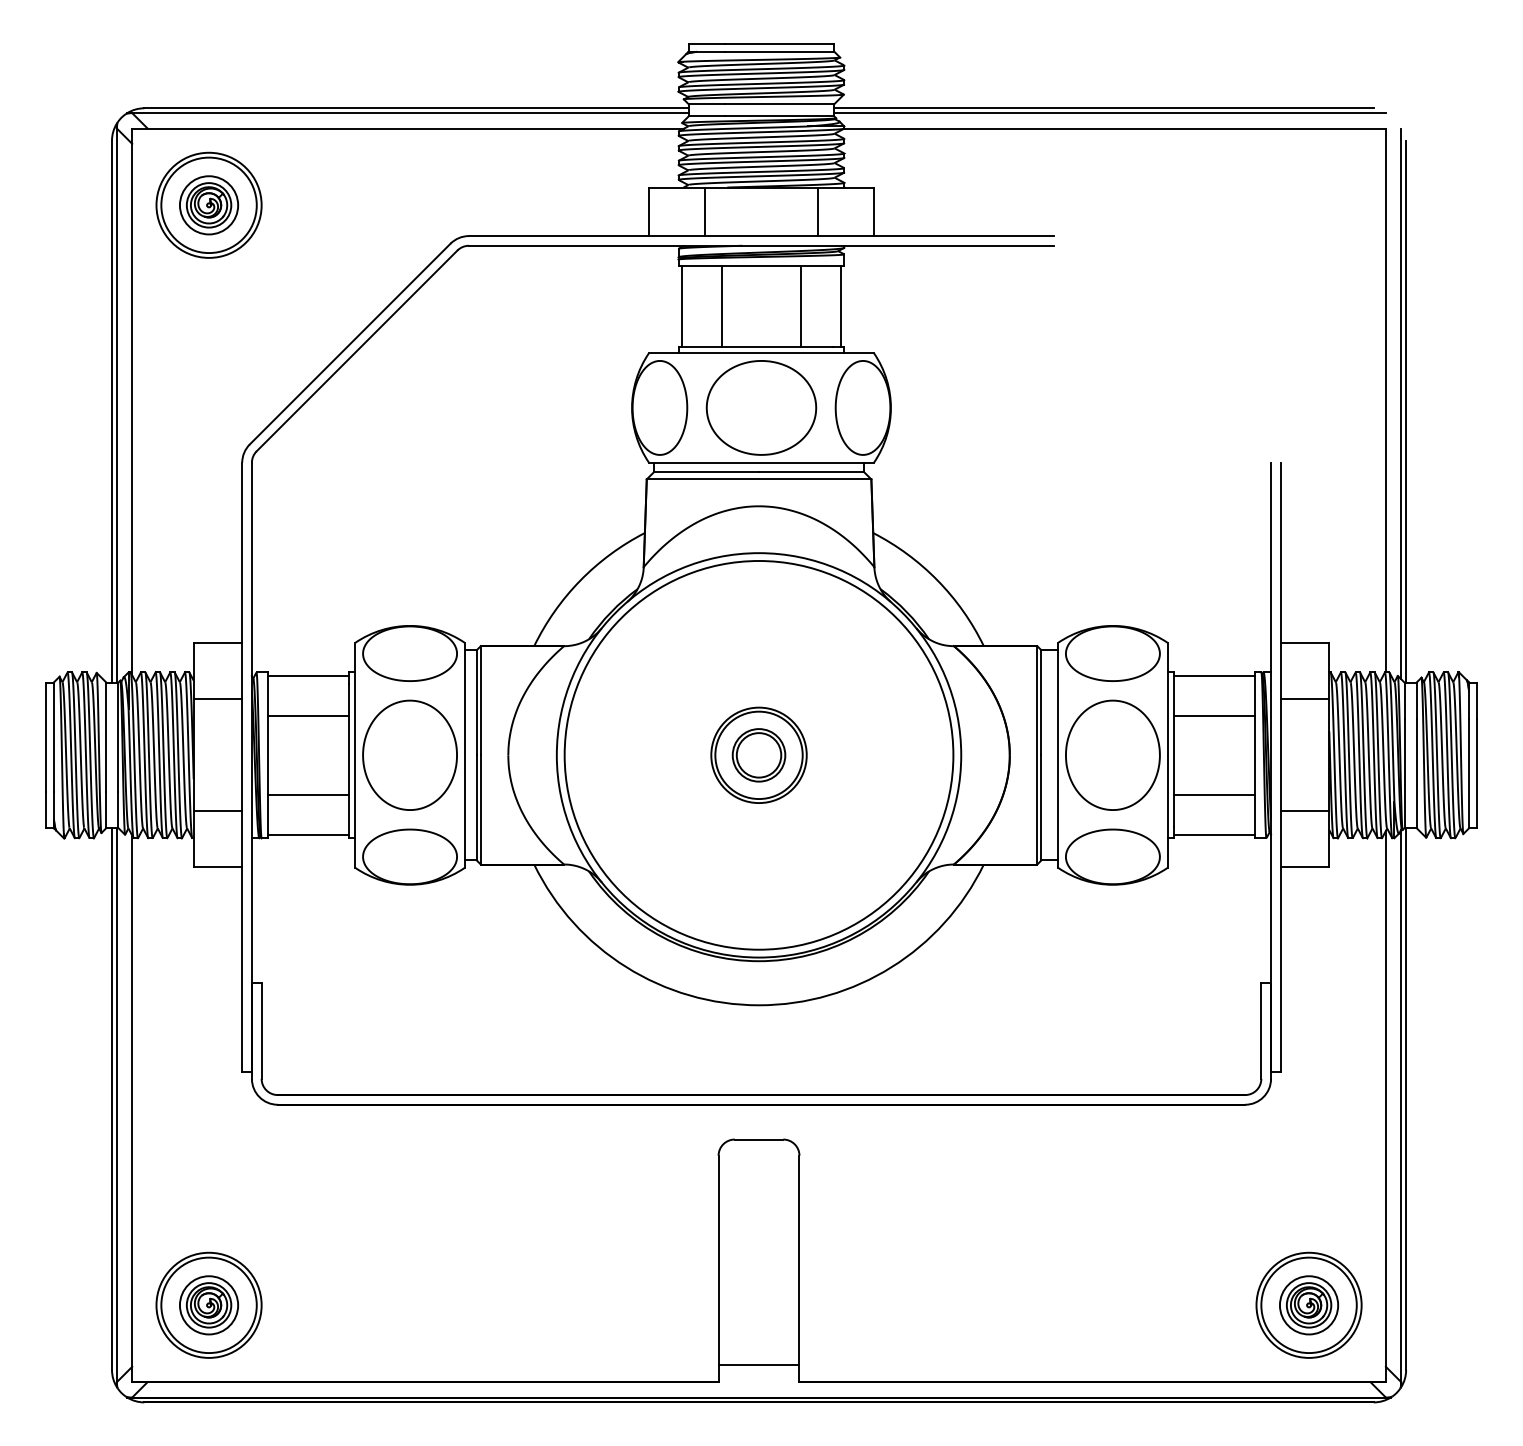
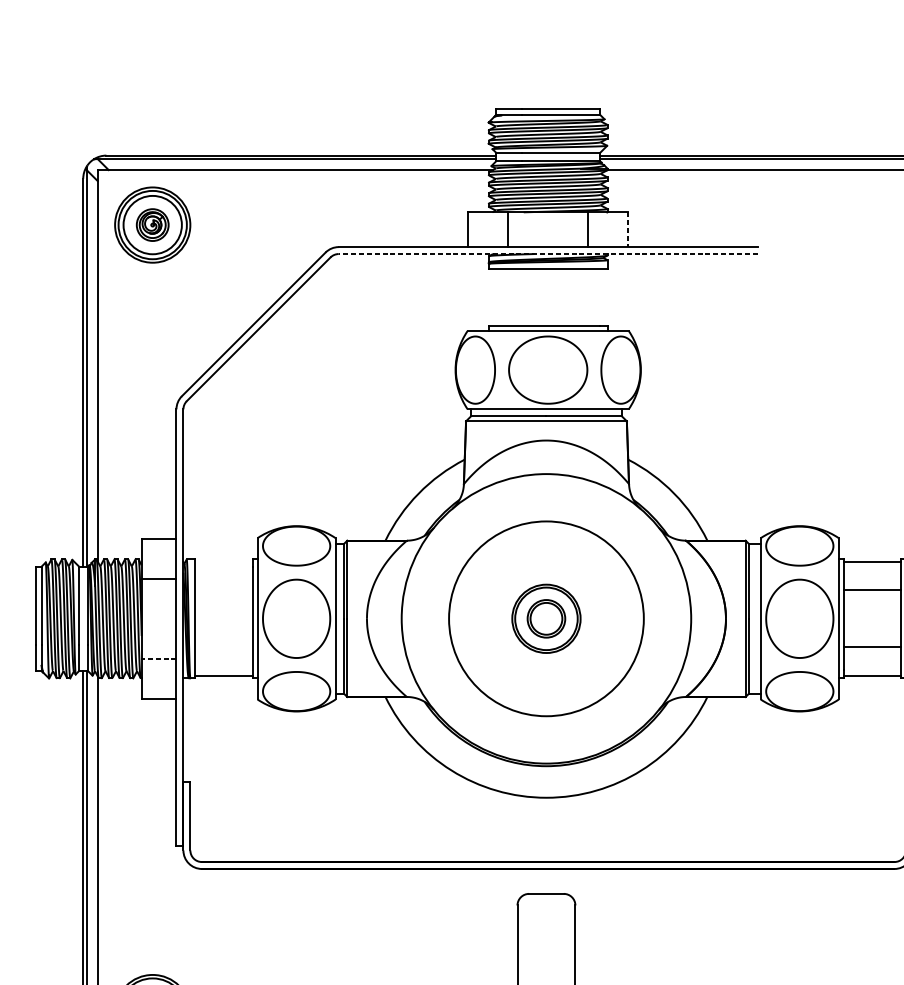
circle: (208, 205) -> (152, 225), size x1.4
line: (873, 212) -> (628, 230), solid -> dashed
line: (761, 245) -> (548, 253), solid -> dashed
line: (682, 306) -> (491, 297), removed
line: (721, 306) -> (519, 297), removed
line: (801, 306) -> (576, 297), removed
line: (840, 306) -> (604, 297), removed
line: (308, 675) -> (223, 561), removed
line: (308, 715) -> (223, 590), removed
circle: (758, 755) -> (546, 618), size x0.7
line: (308, 795) -> (223, 647), removed
line: (217, 811) -> (158, 659), solid -> dashed

